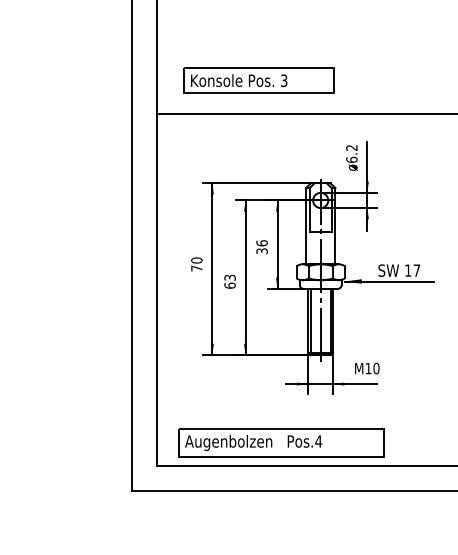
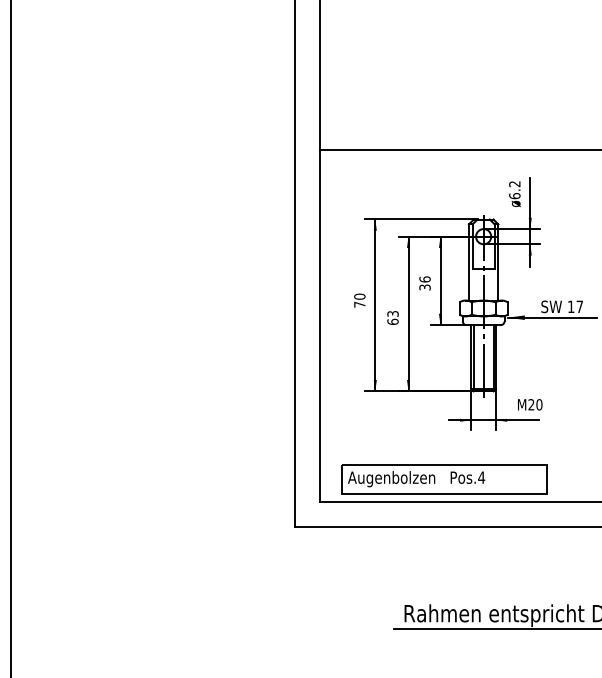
part: (258, 80) -> (421, 116), removed
text: (368, 368) -> (531, 404), 10 -> 20

